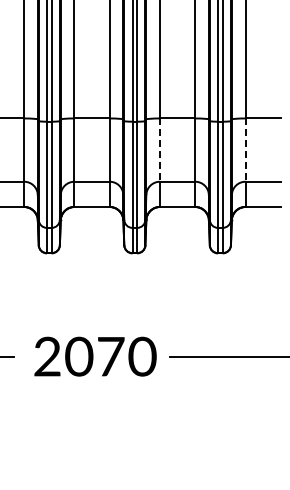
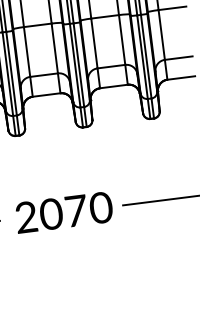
line: (160, 150) -> (94, 43), dashed -> solid
line: (245, 150) -> (161, 35), dashed -> solid

